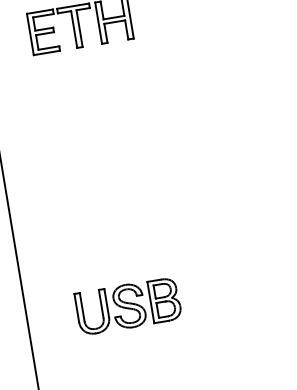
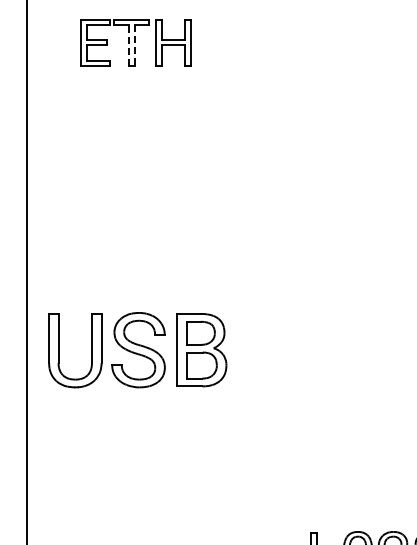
line: (73, 28) -> (128, 44), solid -> dashed
line: (79, 28) -> (134, 45), solid -> dashed
part: (128, 306) -> (137, 350), size x1.6

